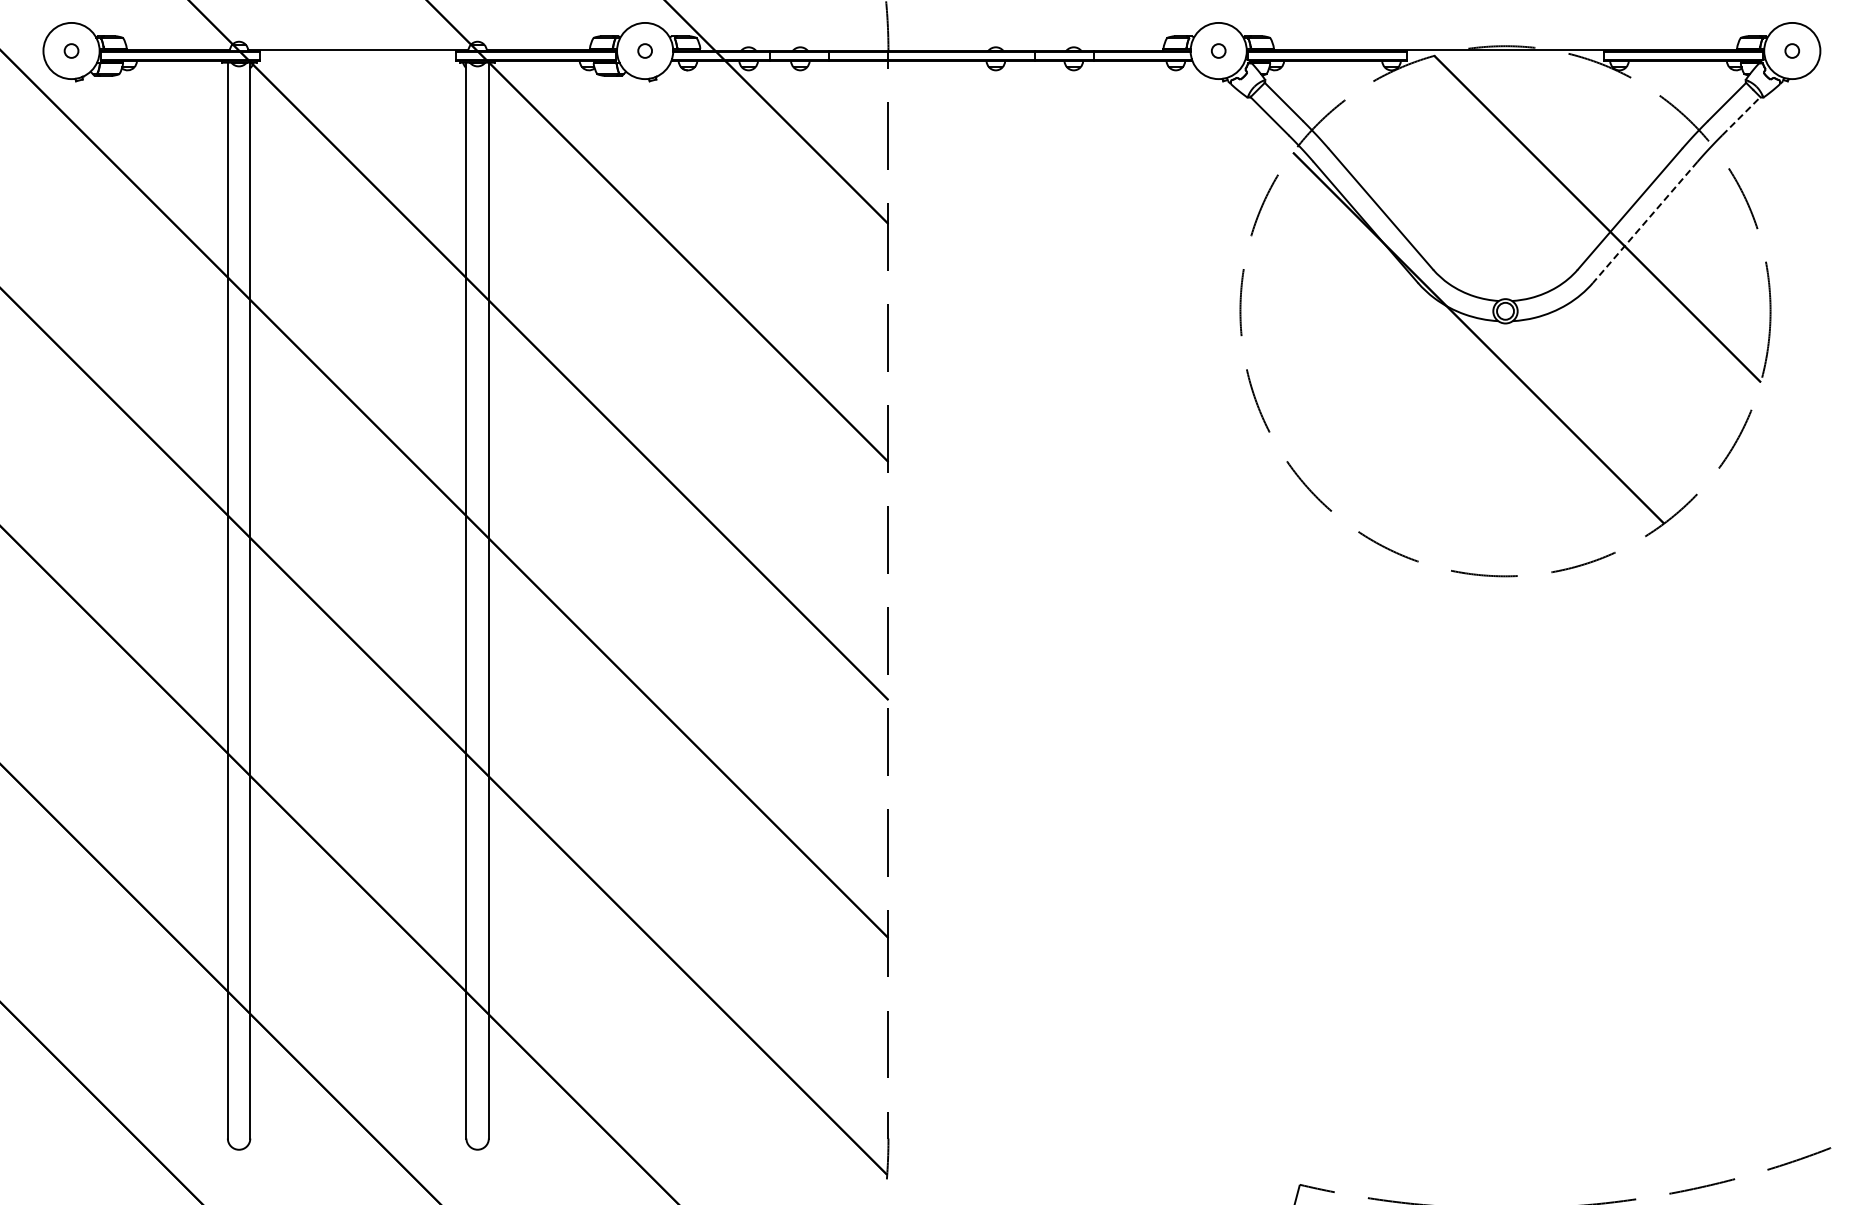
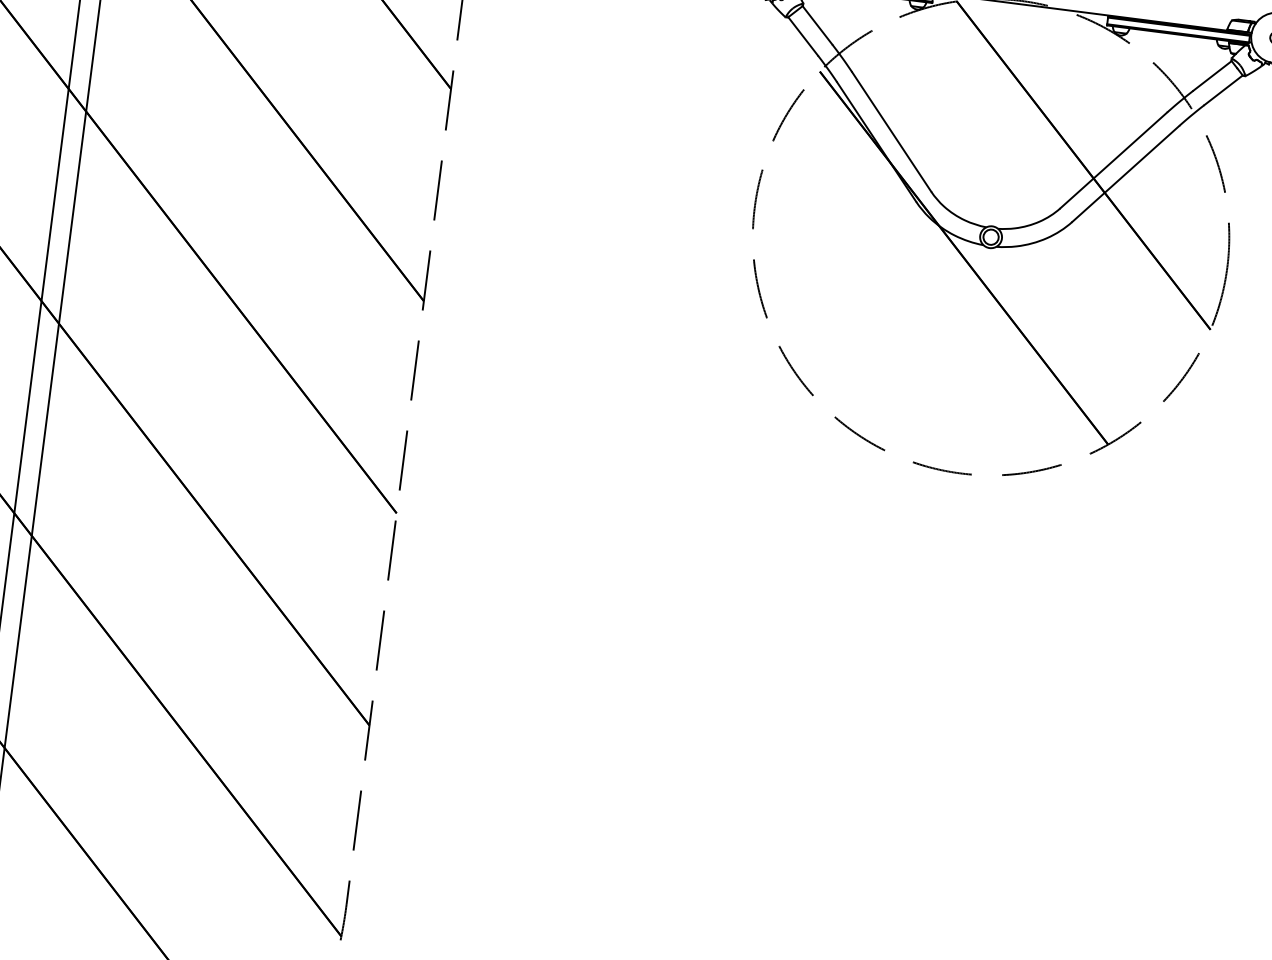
line: (1741, 116) -> (1223, 90), dashed -> solid
line: (1645, 222) -> (1126, 174), dashed -> solid

